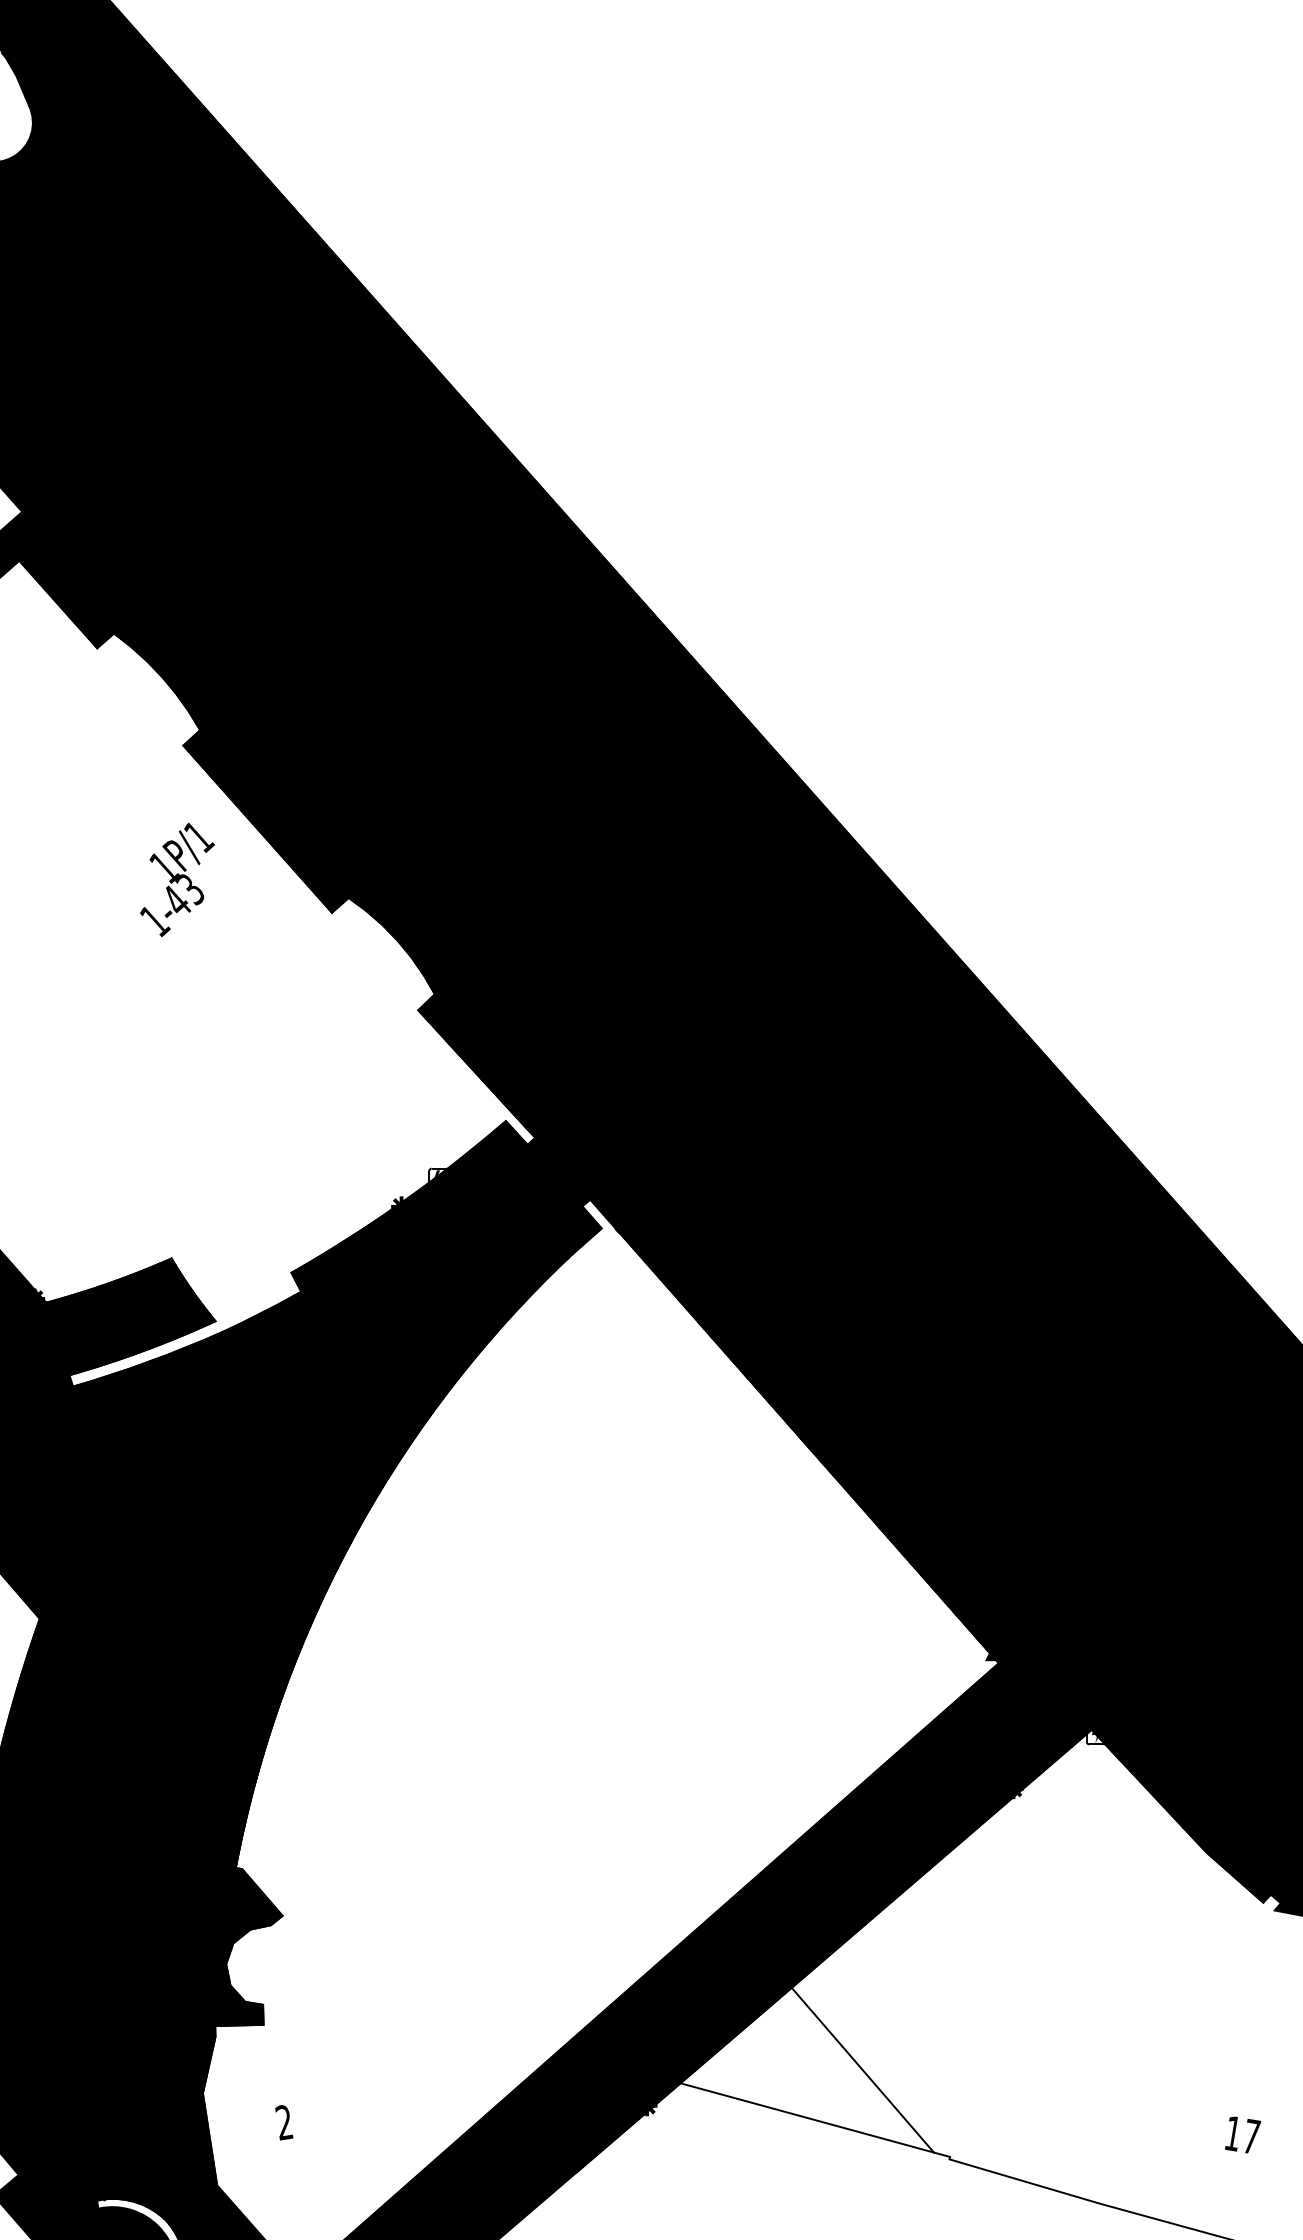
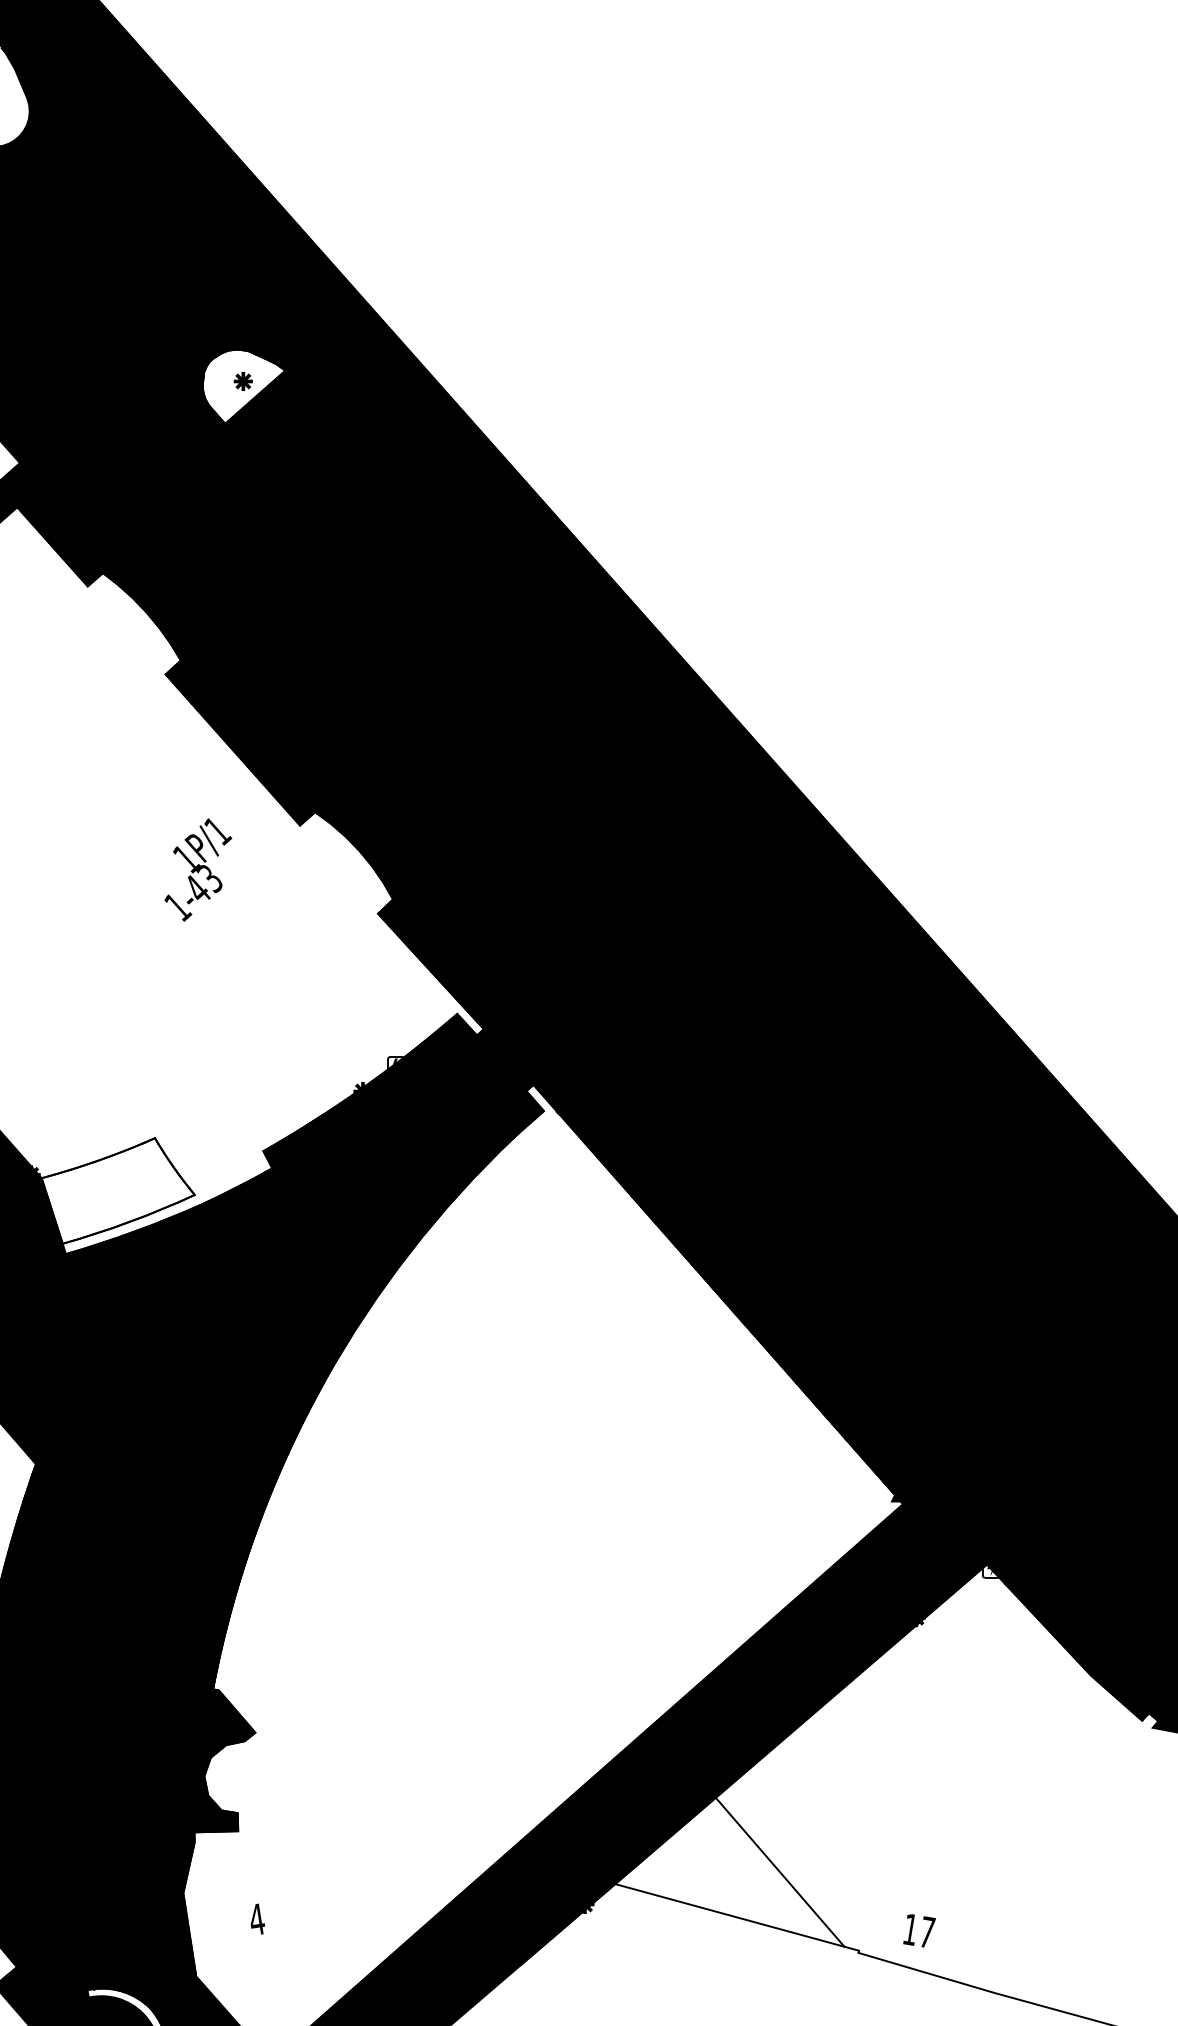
fill: (270, 427) -> (244, 386), removed
text: (177, 879) -> (198, 869), moved
fill: (130, 1316) -> (117, 1190), removed
text: (284, 2122) -> (257, 1919), 2 -> 4
text: (1243, 2134) -> (919, 1930), moved

